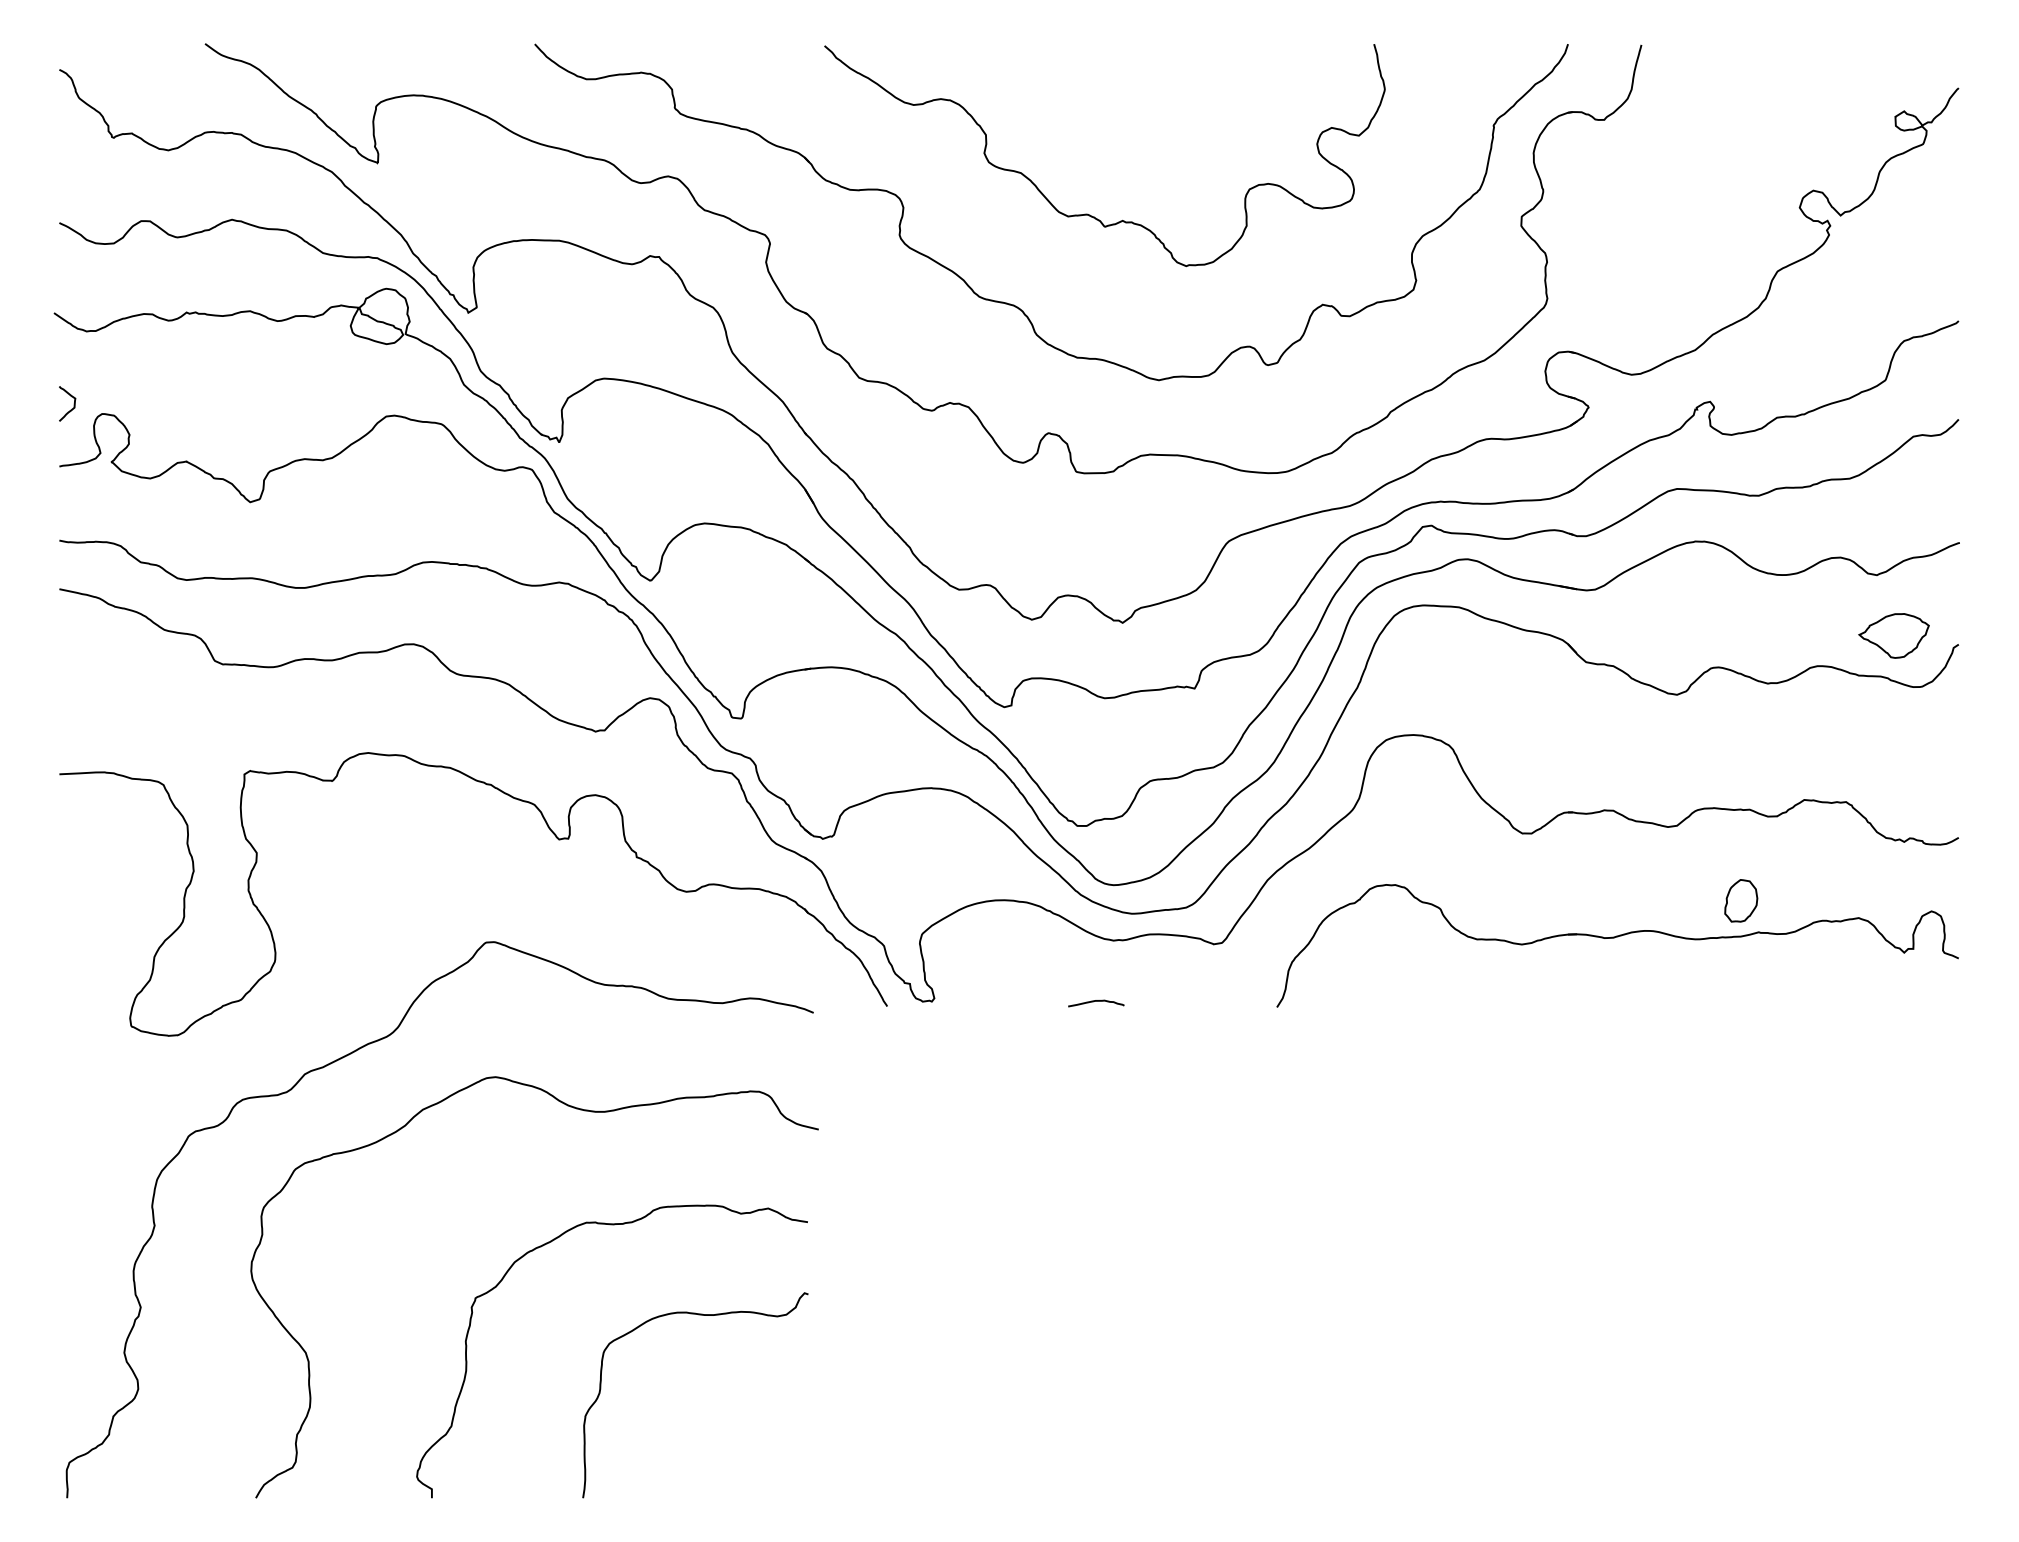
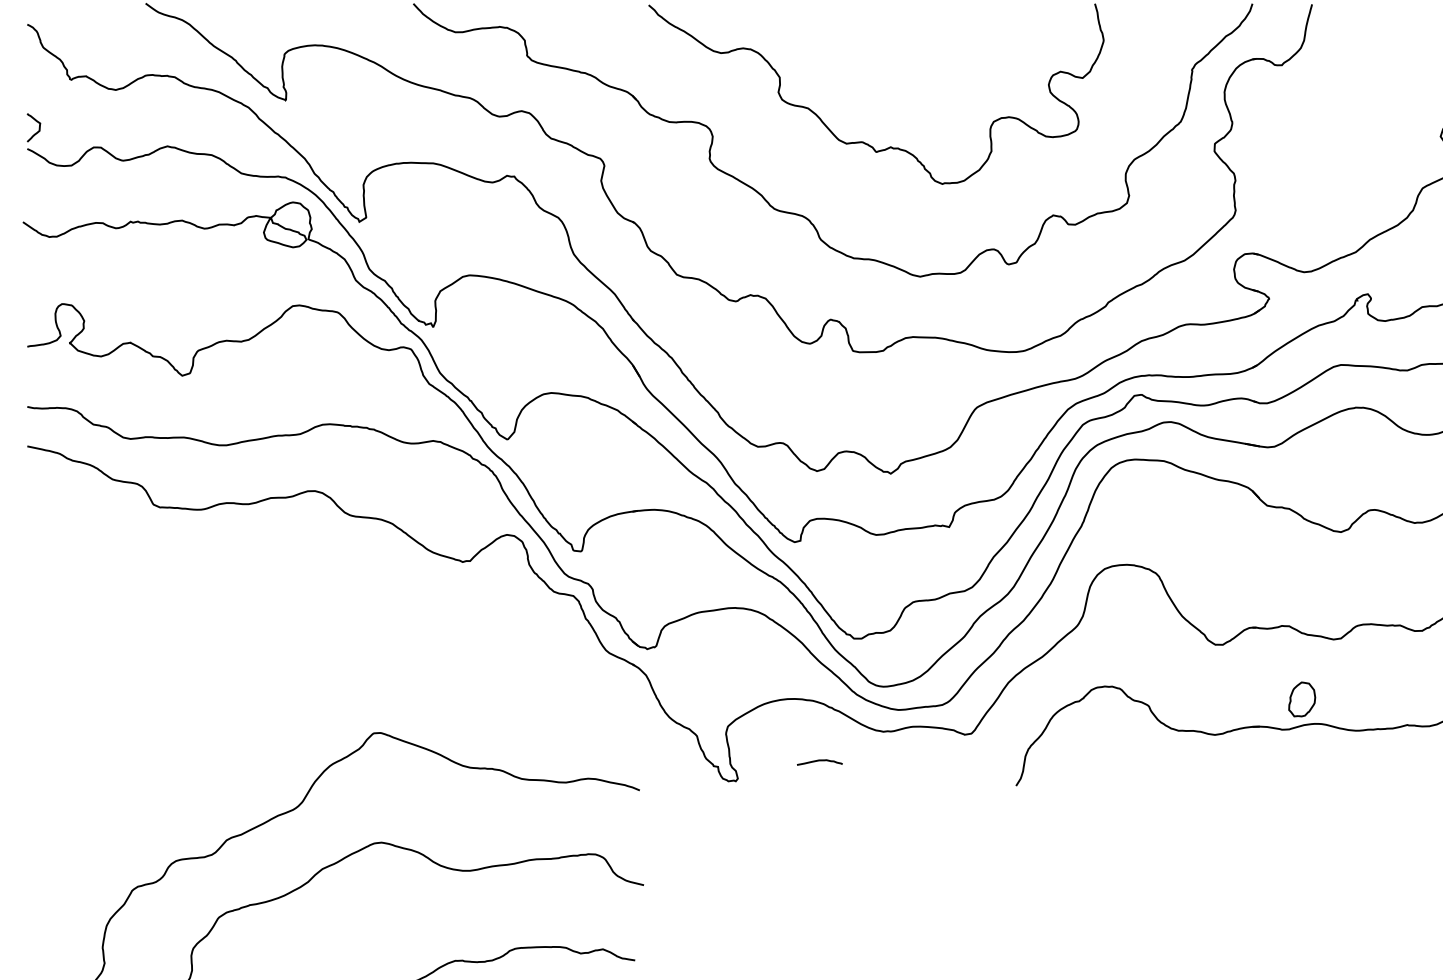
curve: (73, 403) -> (38, 127), moved
part: (551, 832) -> (426, 643), removed
part: (1741, 900) -> (1302, 699), moved
curve: (1096, 1001) -> (819, 760), moved

